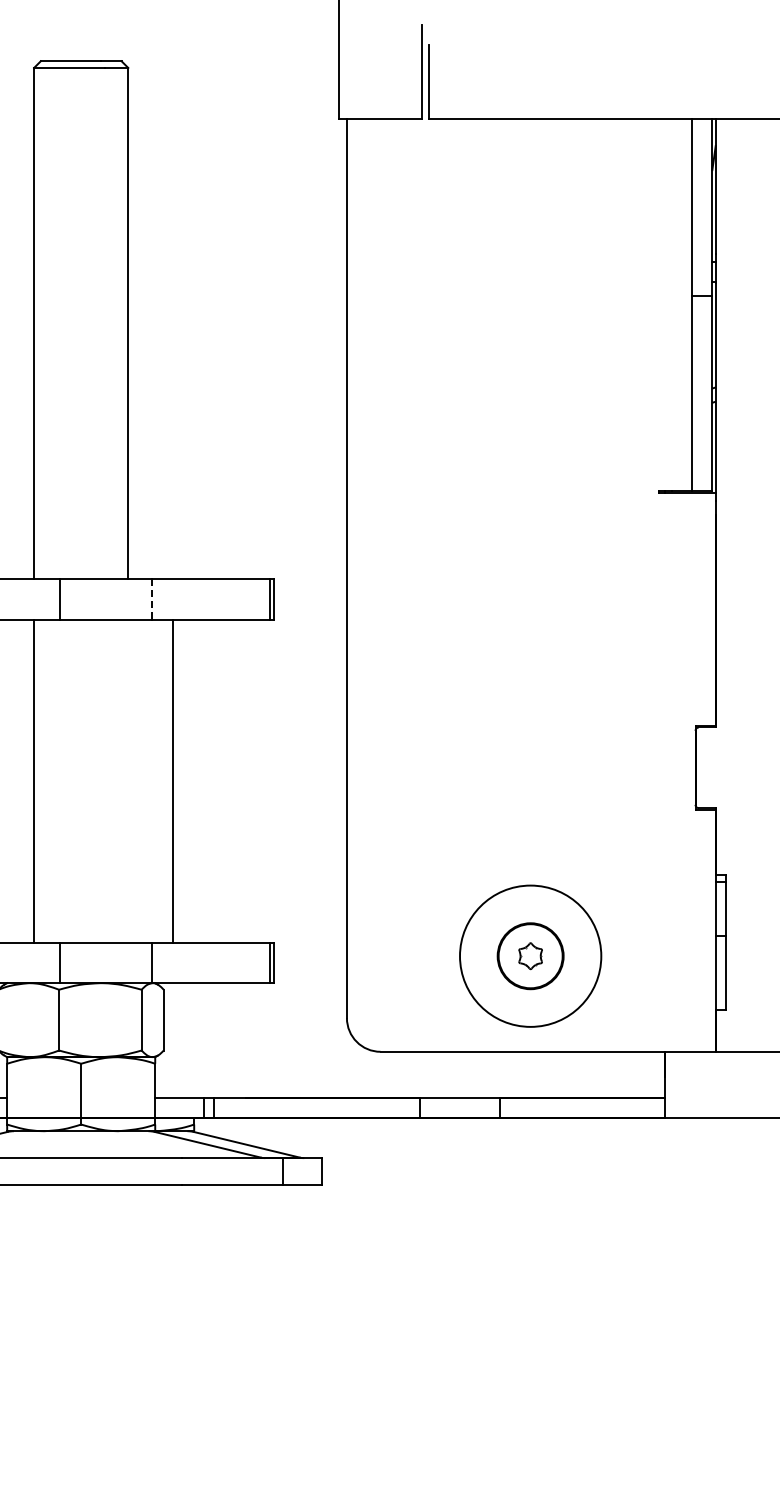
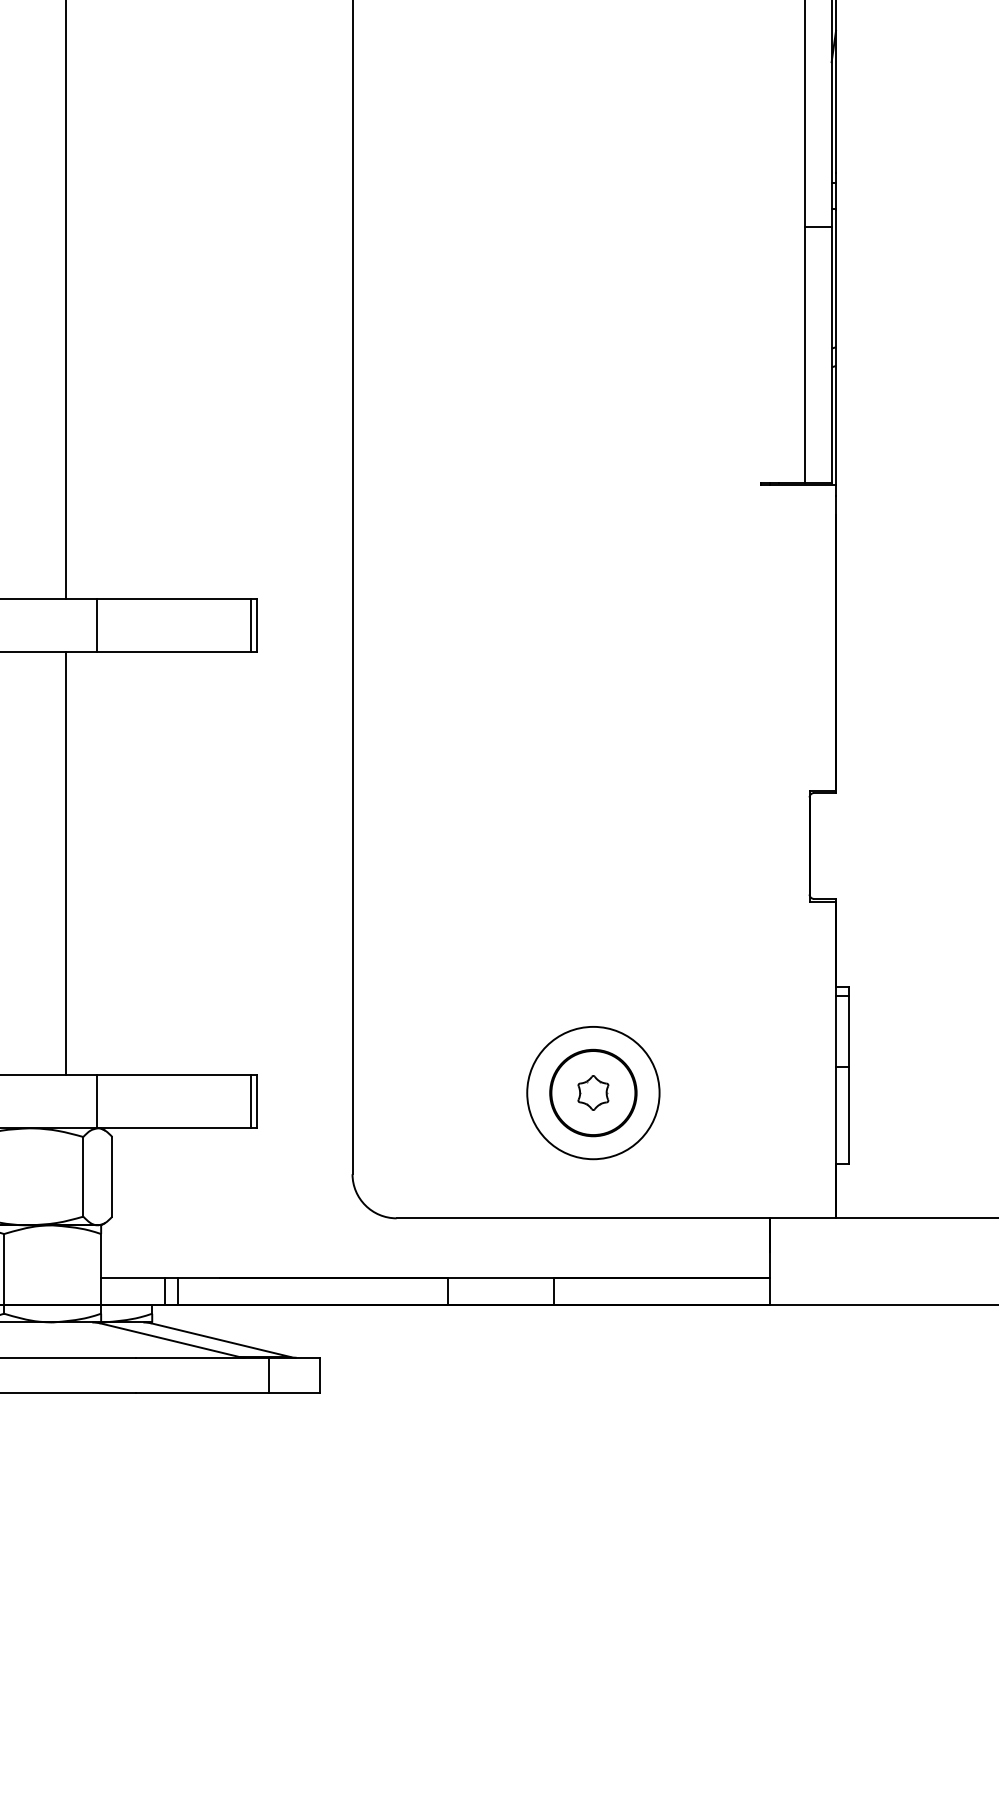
line: (151, 600) -> (96, 626), dashed -> solid
line: (173, 780) -> (66, 862), moved
circle: (530, 955) -> (593, 1092), size x0.71

